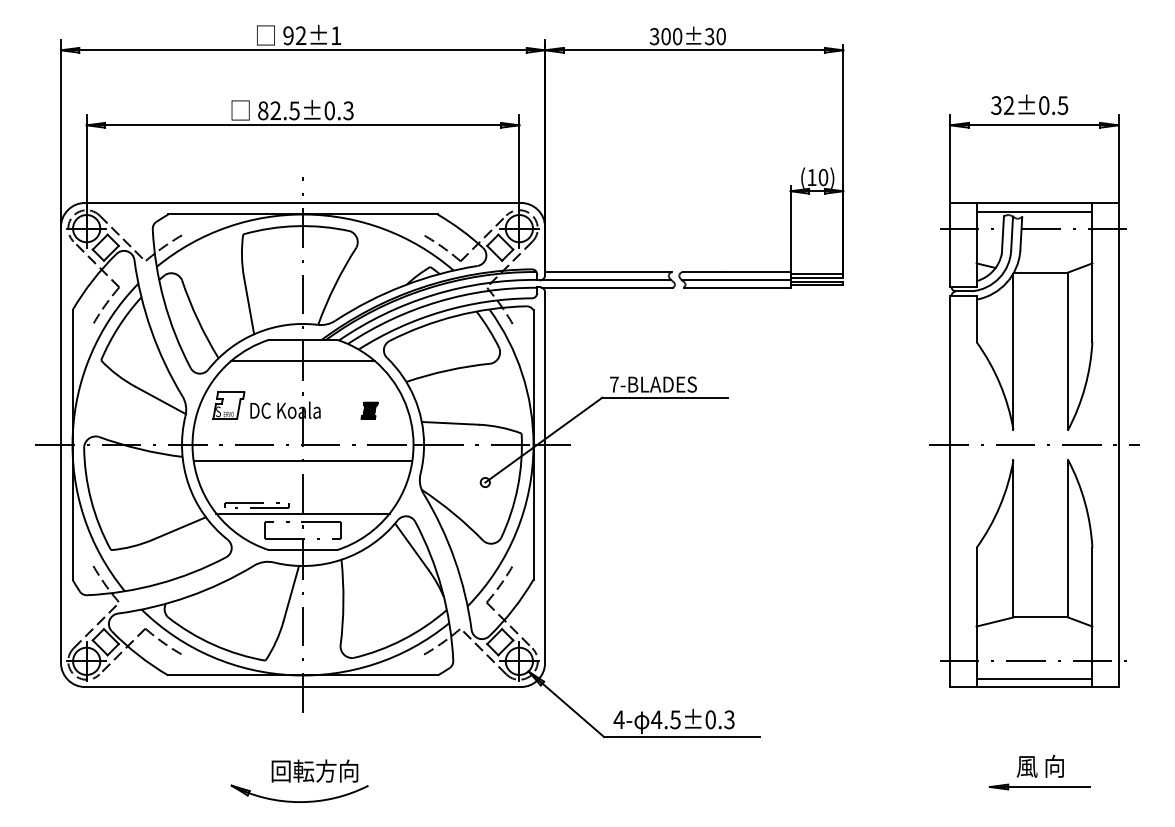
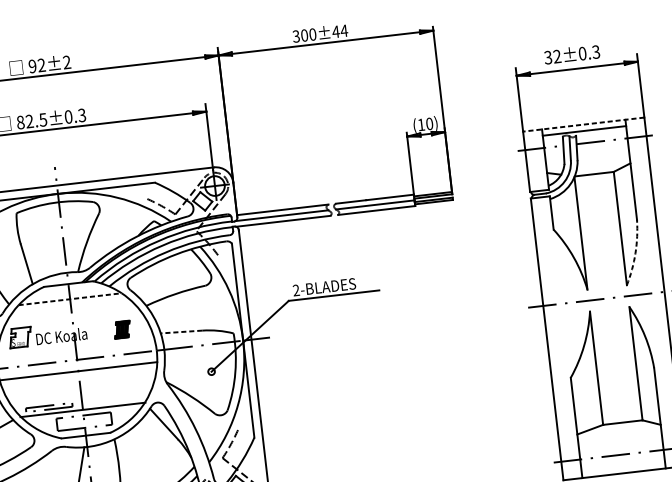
text: (336, 35) -> (67, 62), 92±1 -> 92±2
text: (715, 36) -> (340, 31), 300±30 -> 300±44
text: (1063, 105) -> (596, 52), 32±0.5 -> 32±0.3
line: (1034, 202) -> (583, 124), solid -> dashed
line: (303, 360) -> (70, 298), solid -> dashed
text: (614, 384) -> (296, 290), 7-BLADES -> 2-BLADES
arc: (1085, 387) -> (635, 253), solid -> dashed
part: (369, 410) -> (122, 329), size x1.4
line: (450, 423) -> (181, 332), solid -> dashed
line: (1034, 678) -> (623, 467), removed

